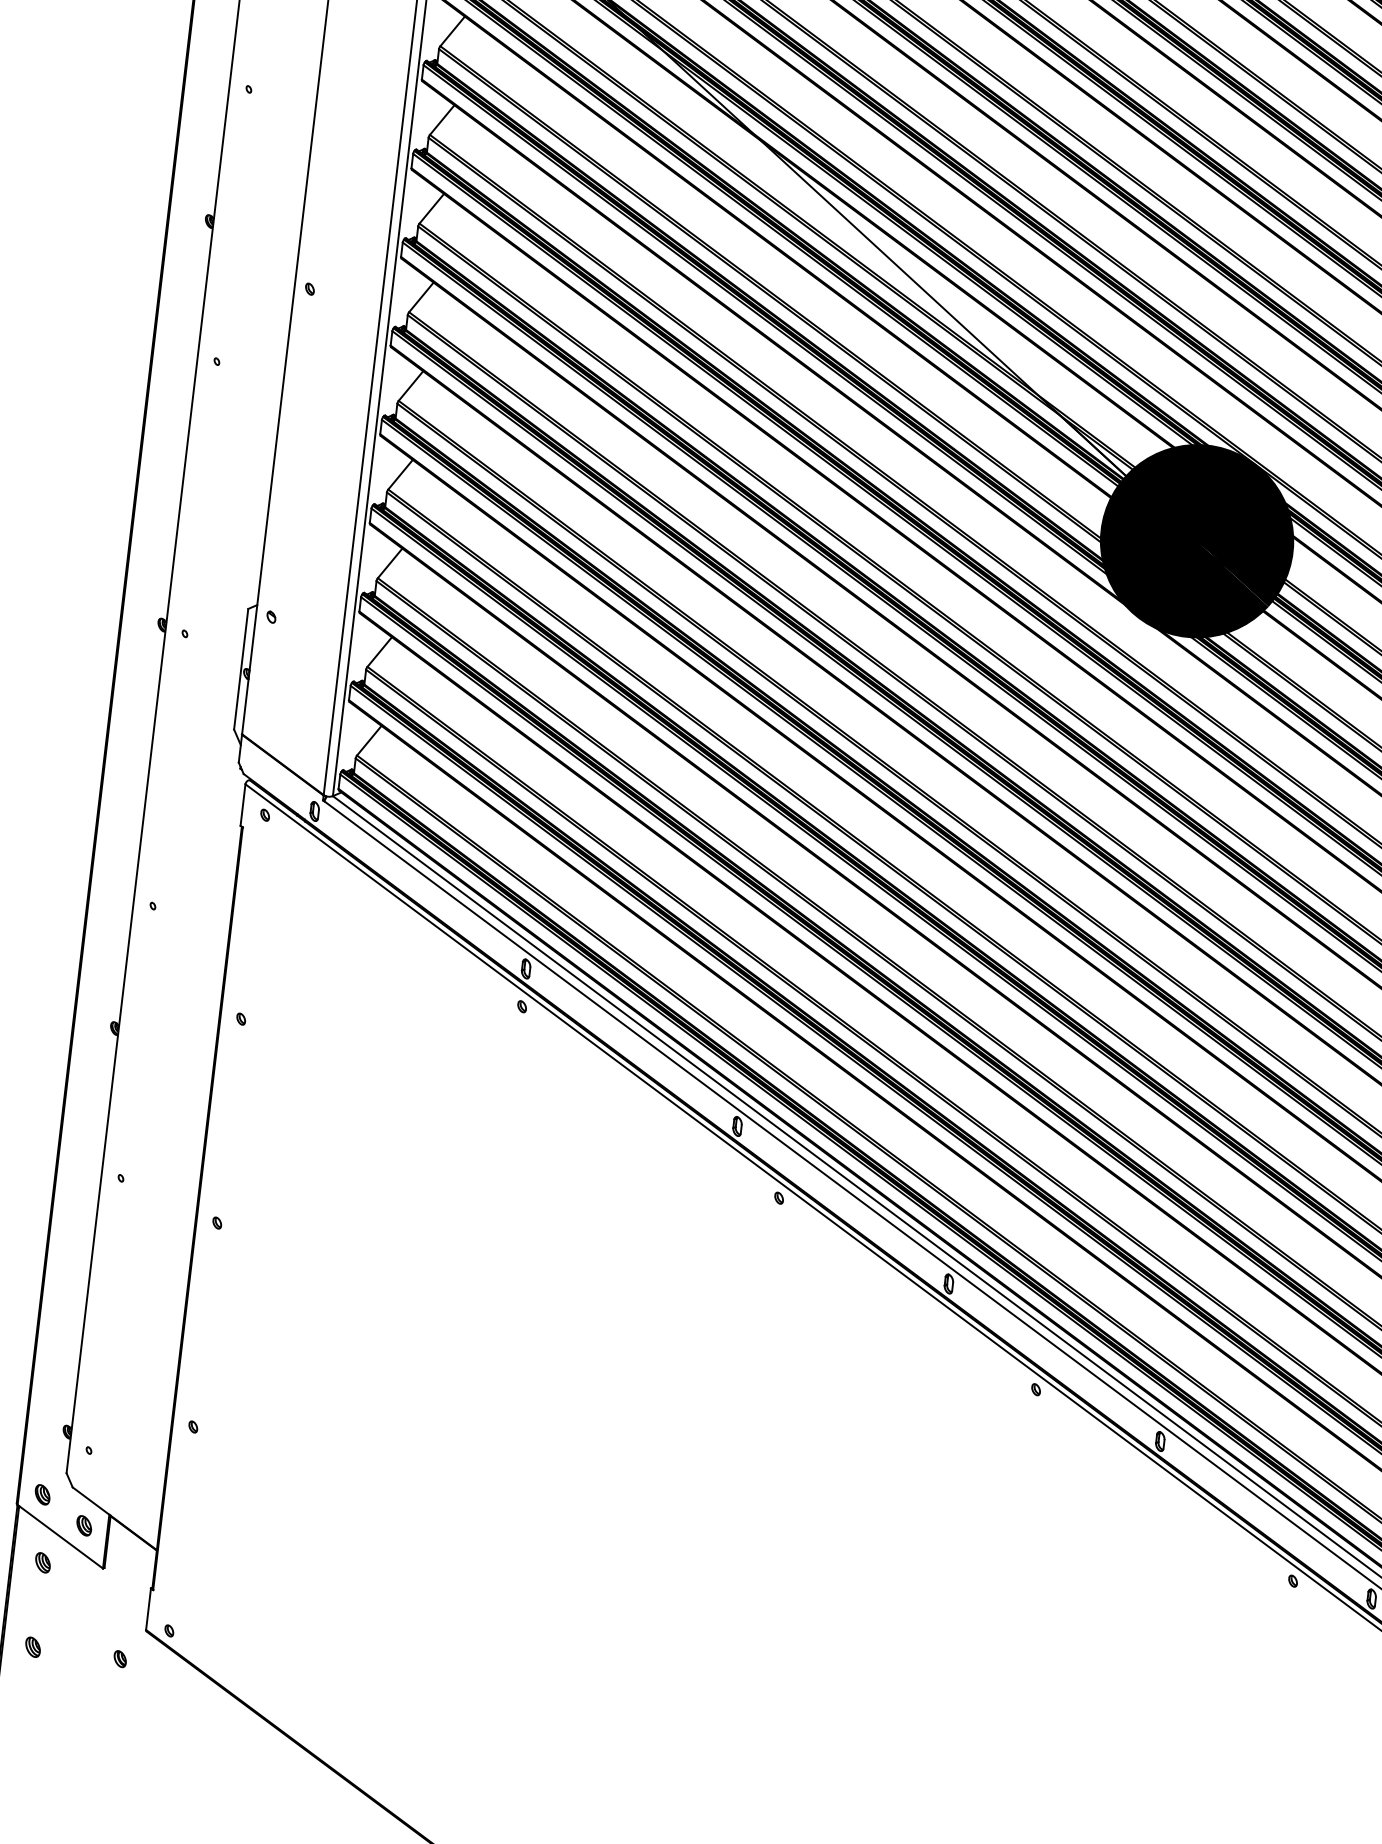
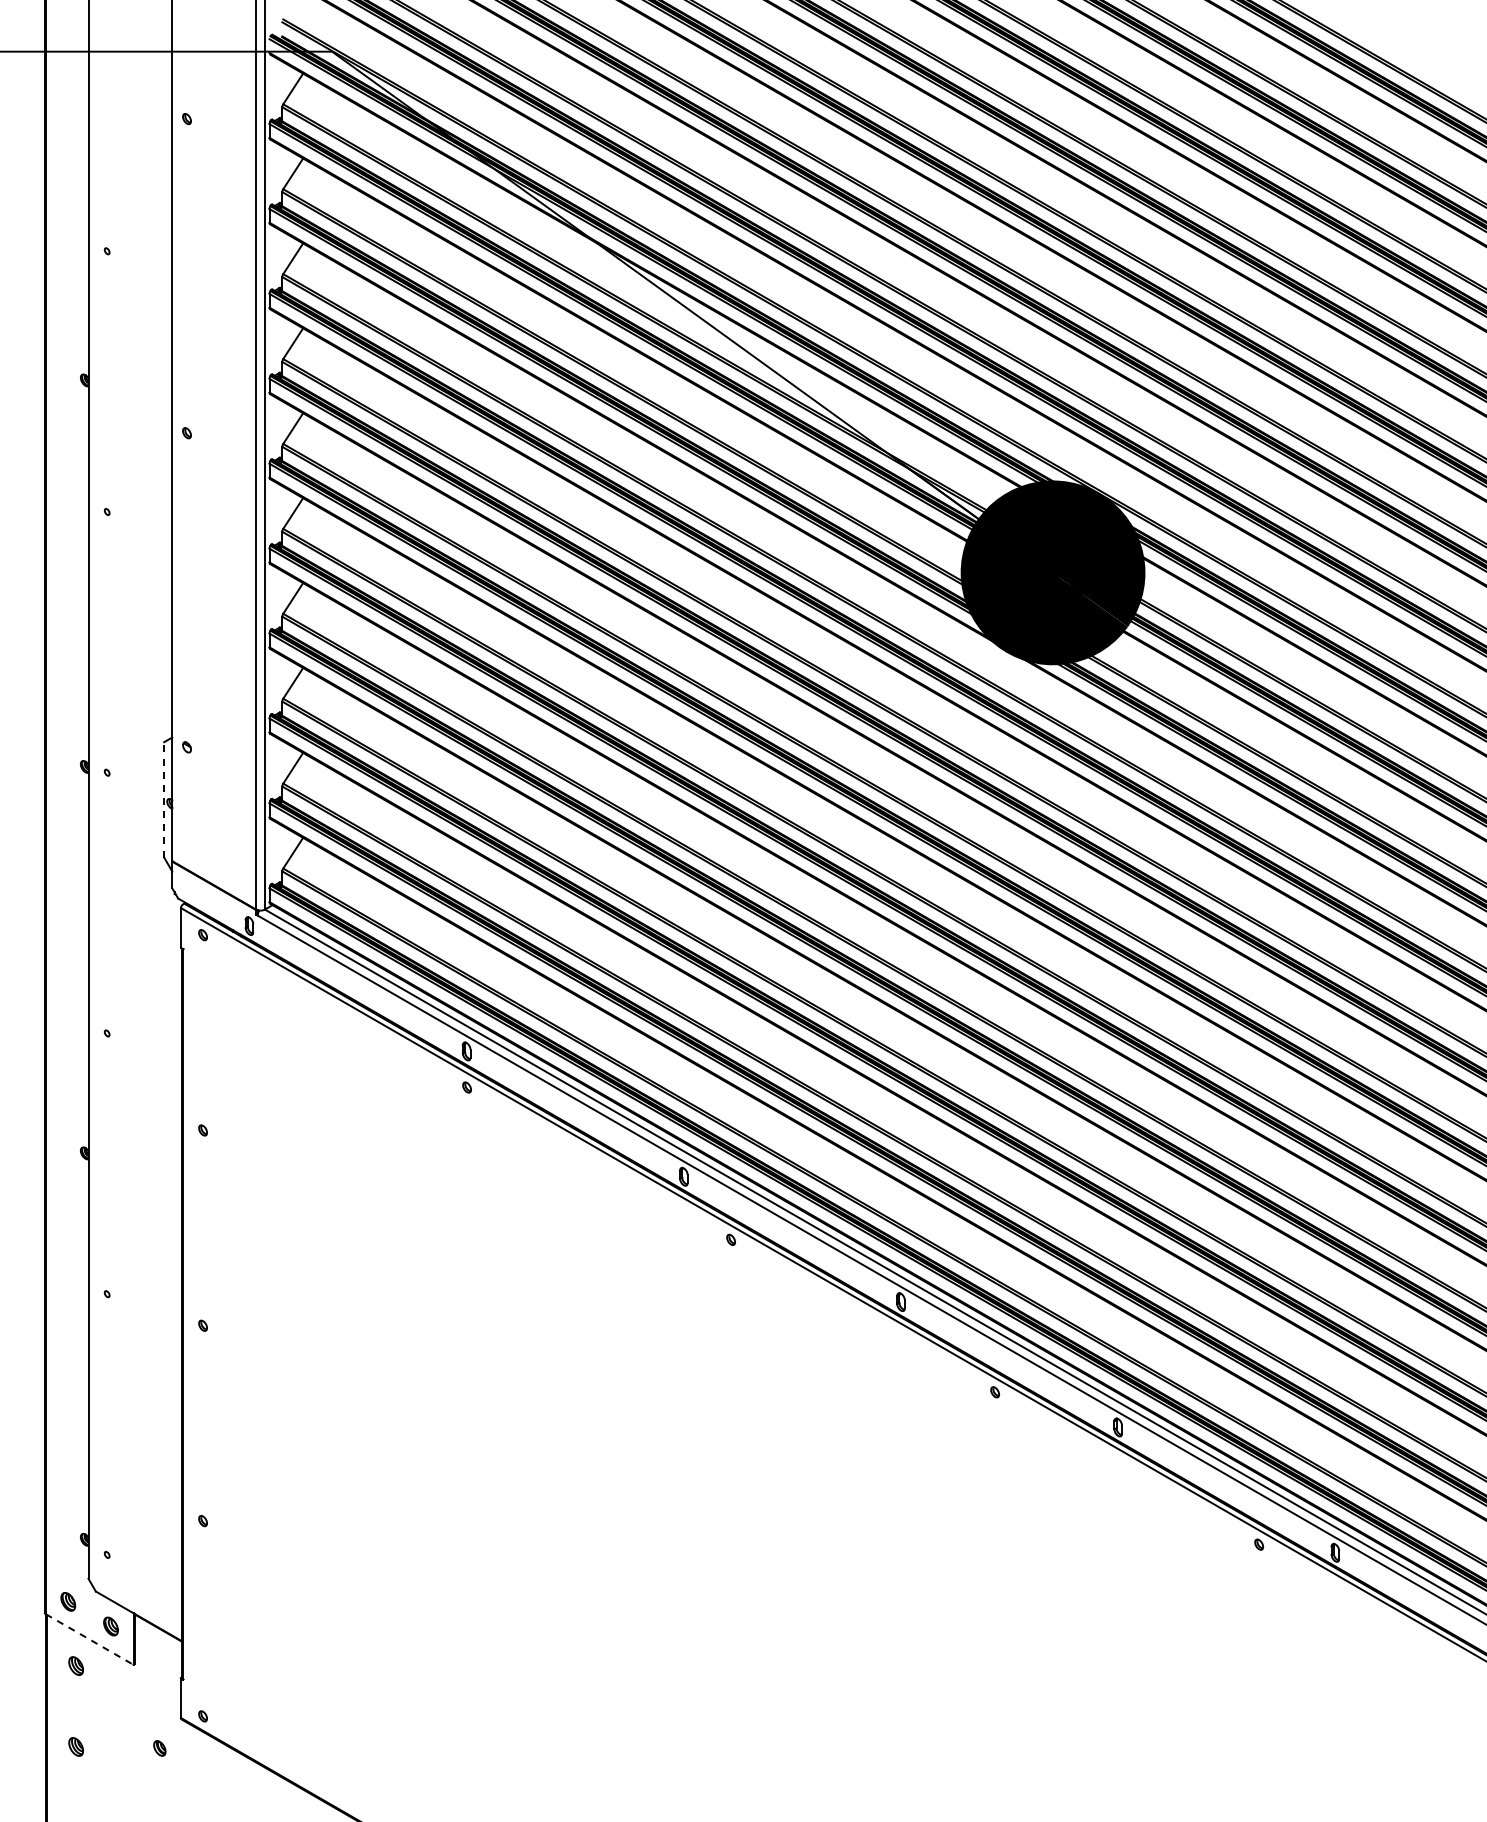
line: (241, 668) -> (164, 799), solid -> dashed
line: (60, 1536) -> (89, 1639), solid -> dashed

